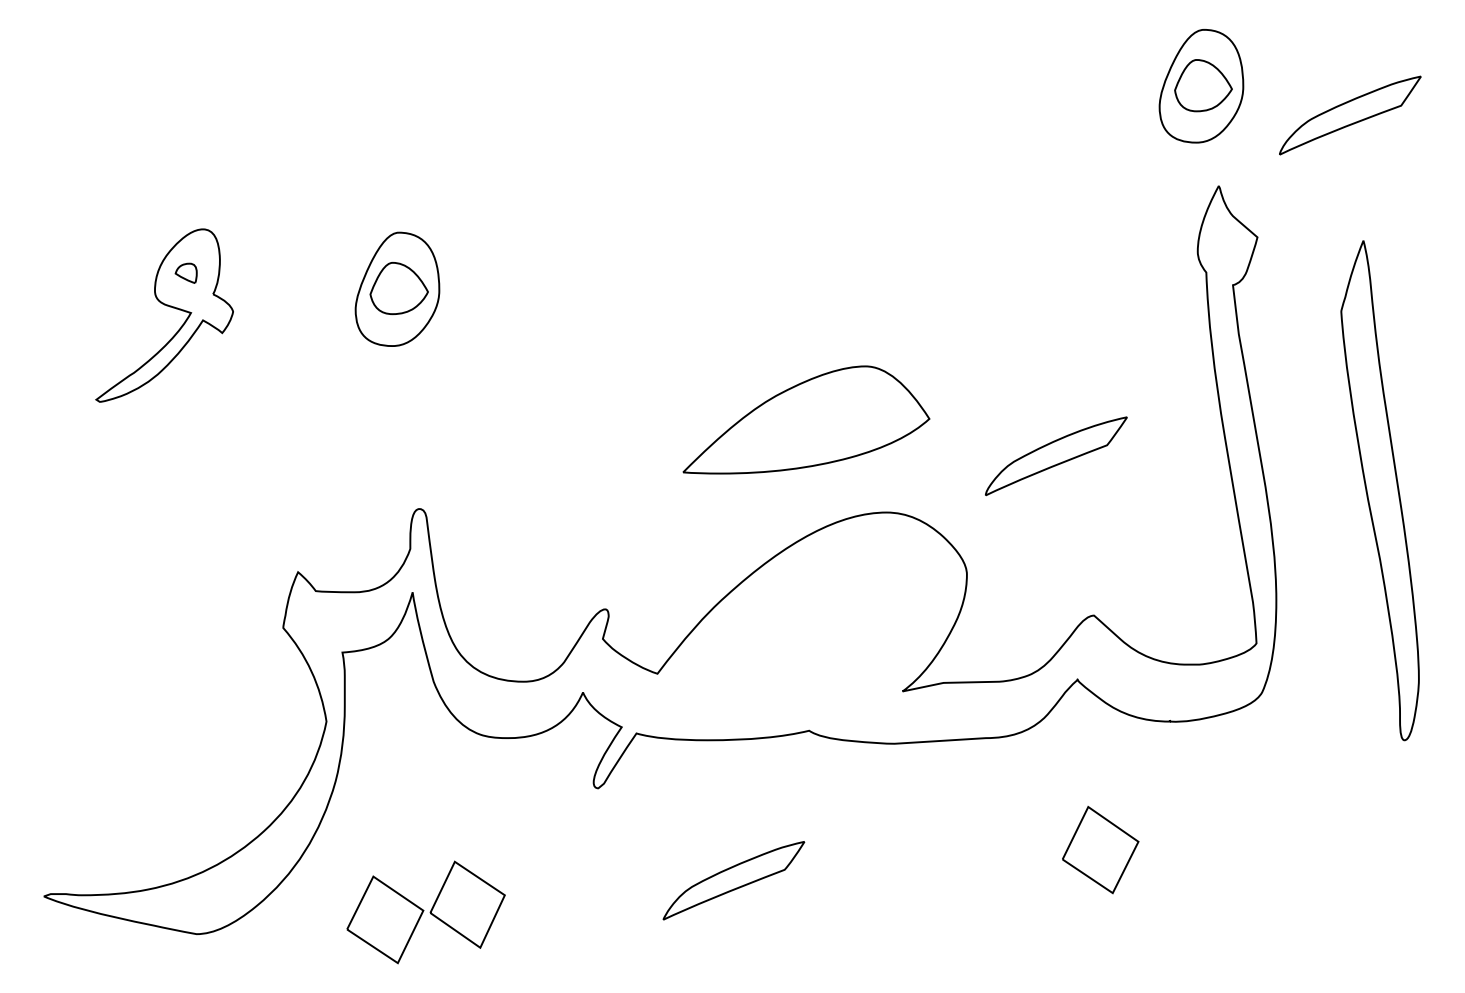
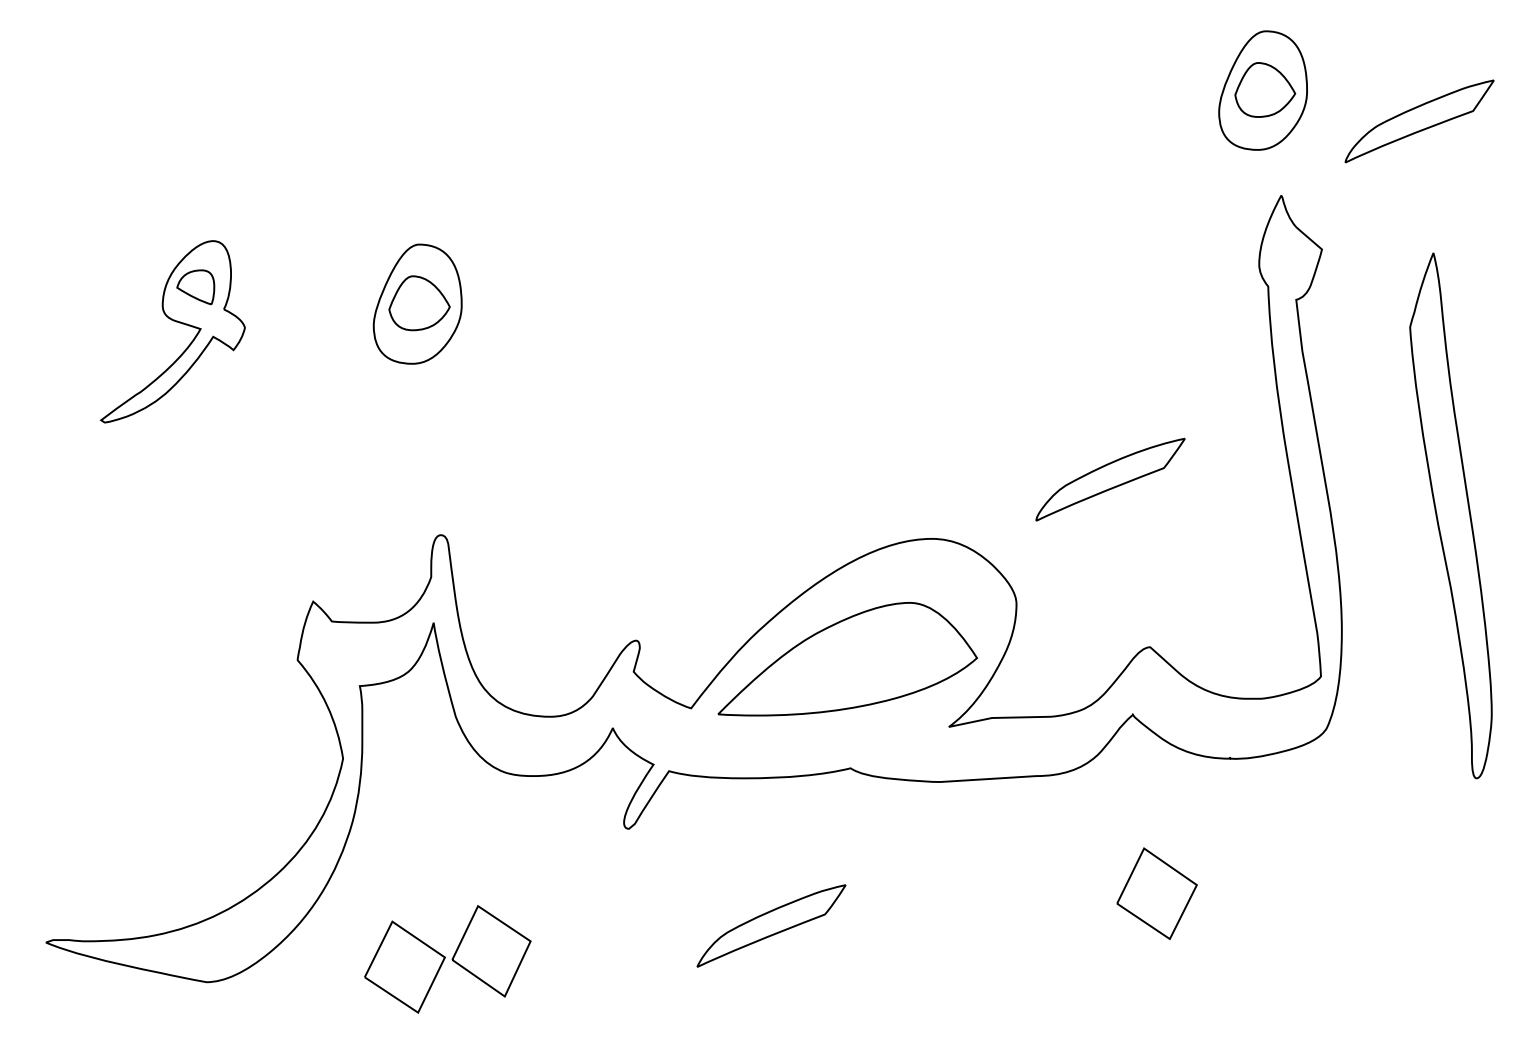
part: (185, 273) -> (194, 287), size x1.67
part: (806, 419) -> (847, 658), moved

